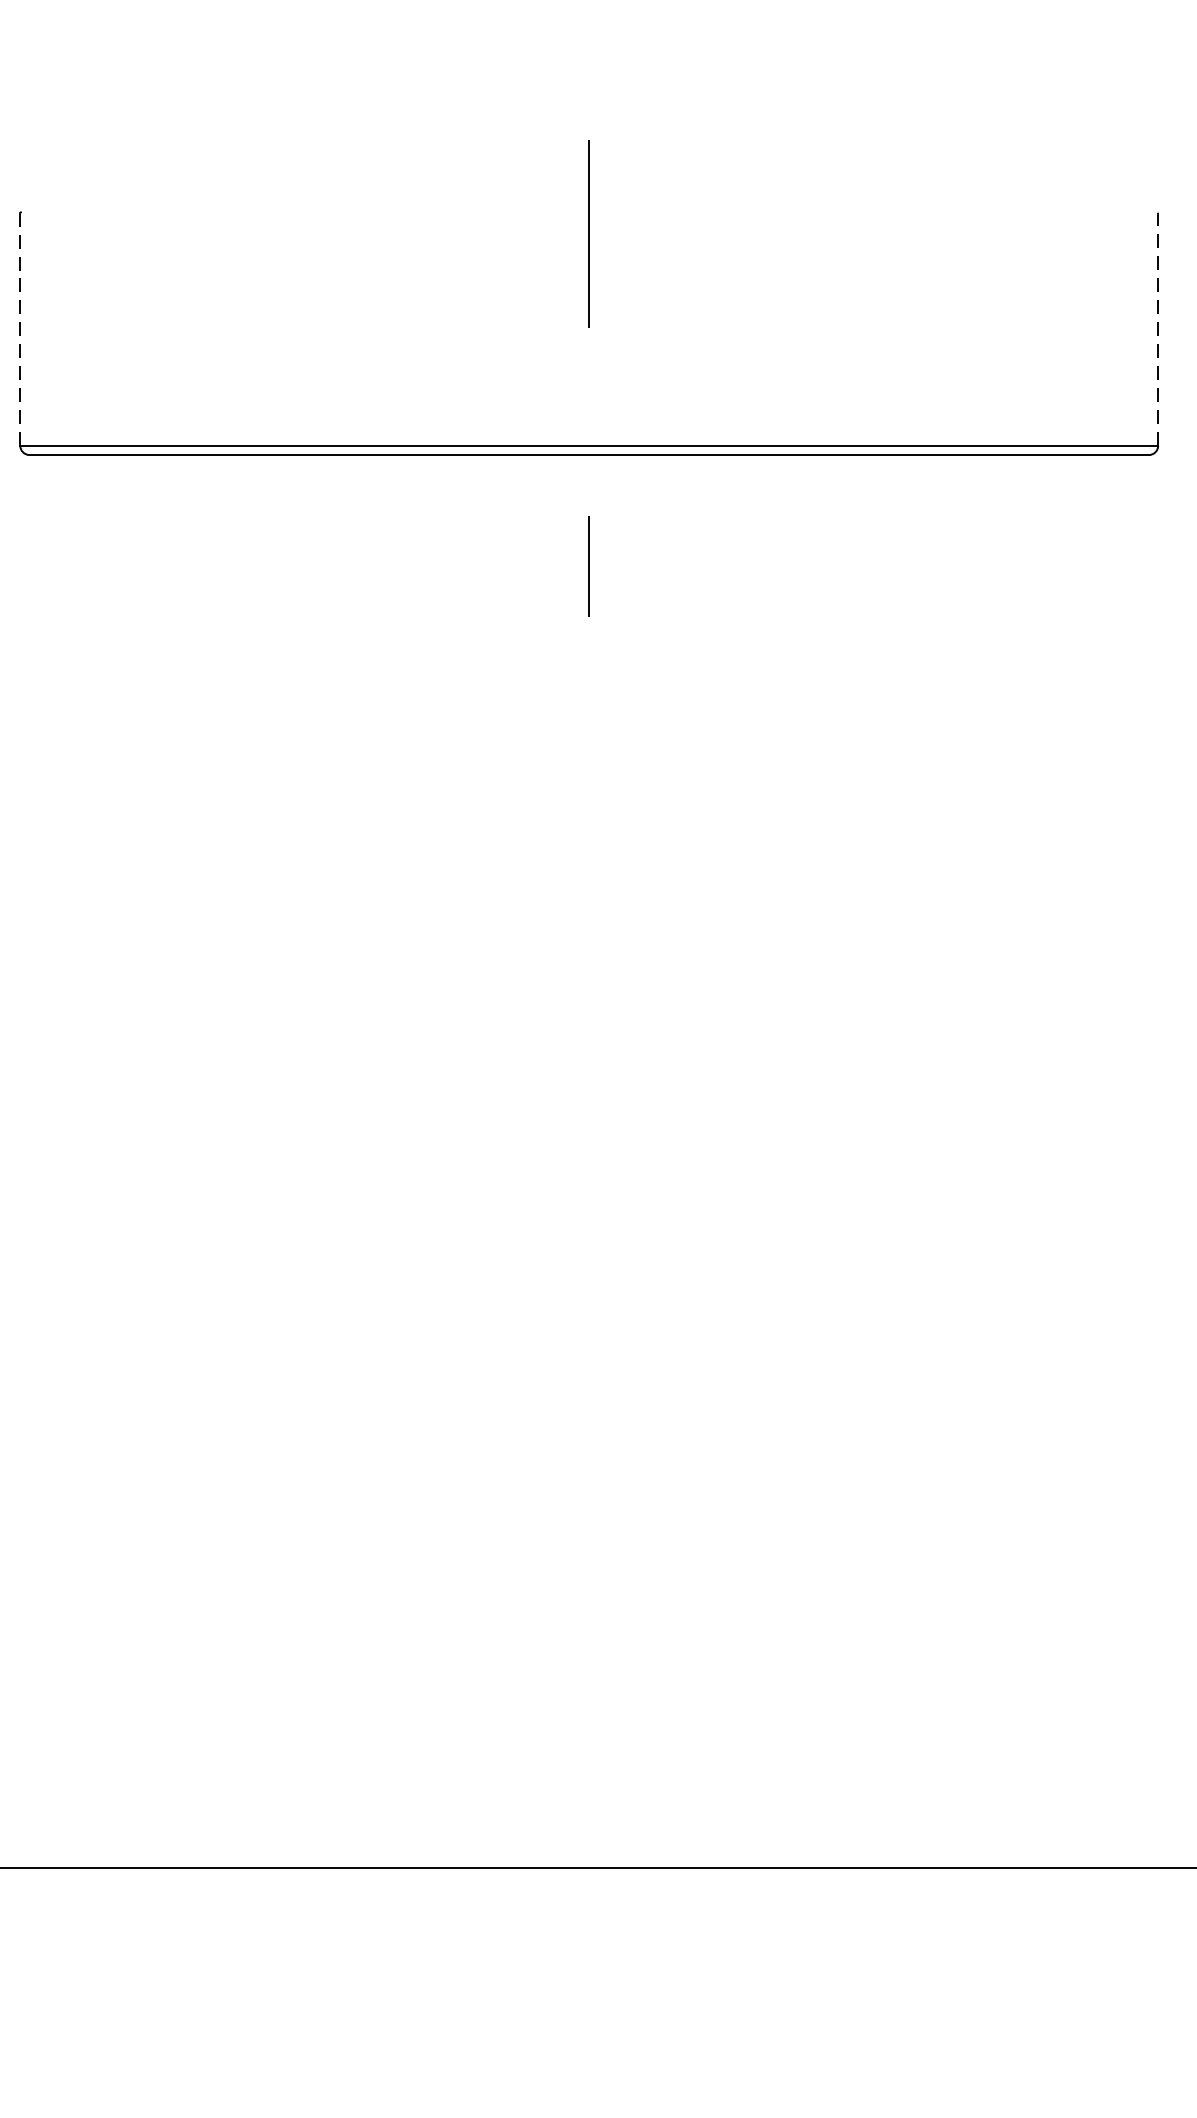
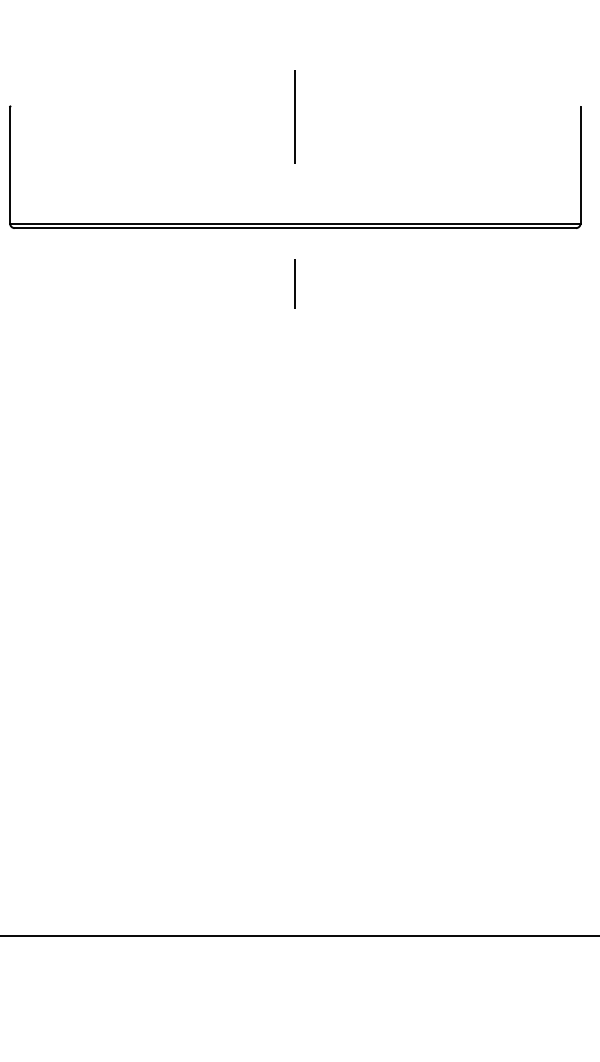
line: (1157, 328) -> (580, 164), dashed -> solid
line: (21, 330) -> (10, 165), dashed -> solid

